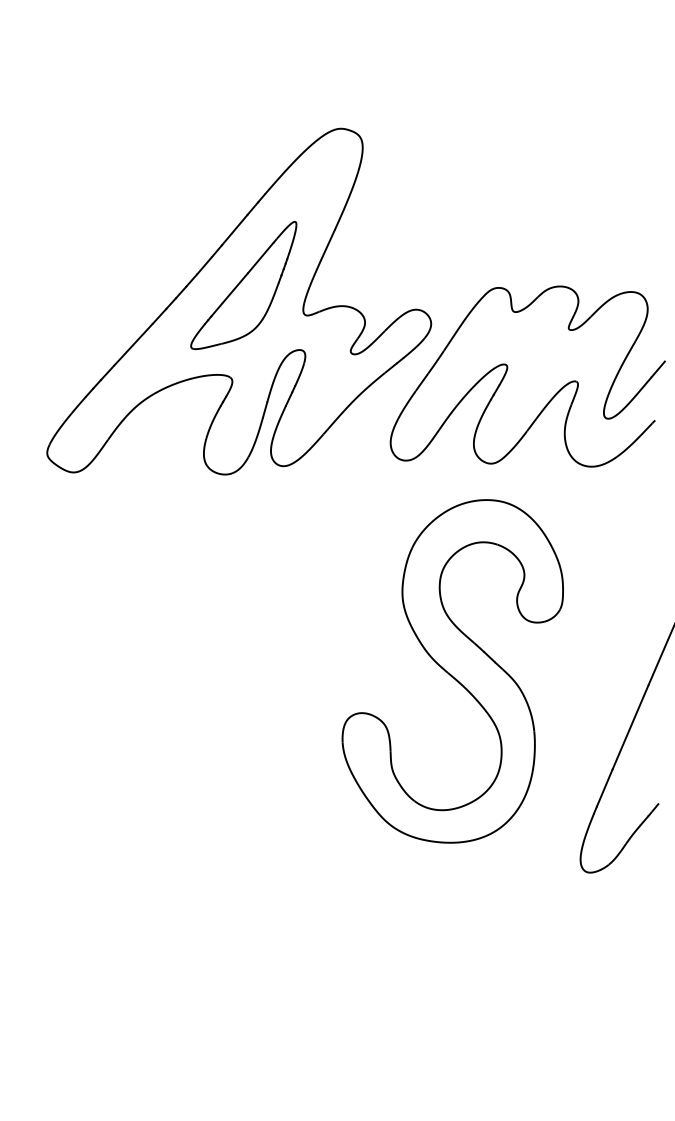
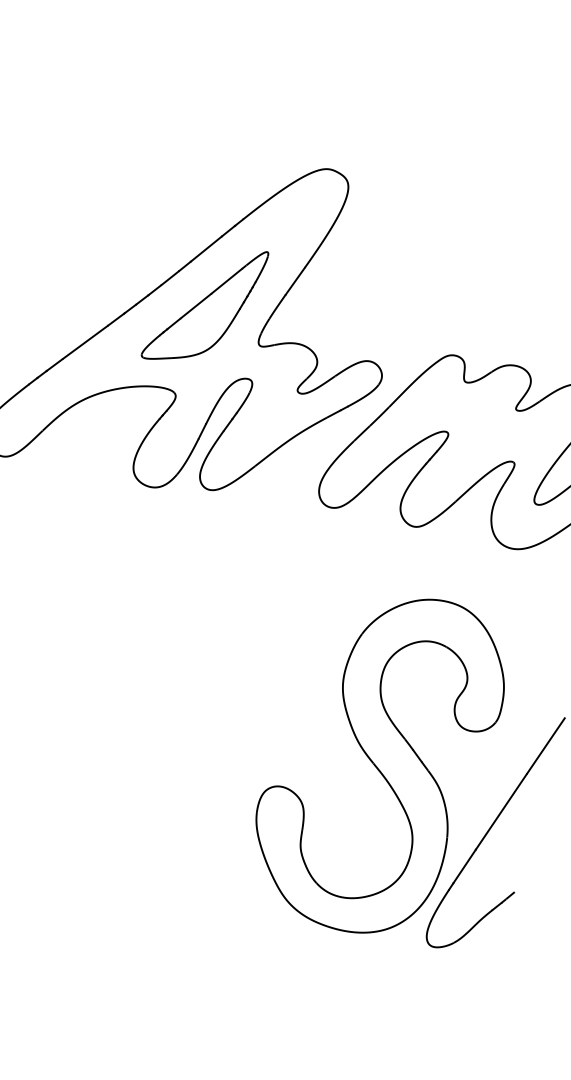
part: (452, 671) -> (378, 763), moved

